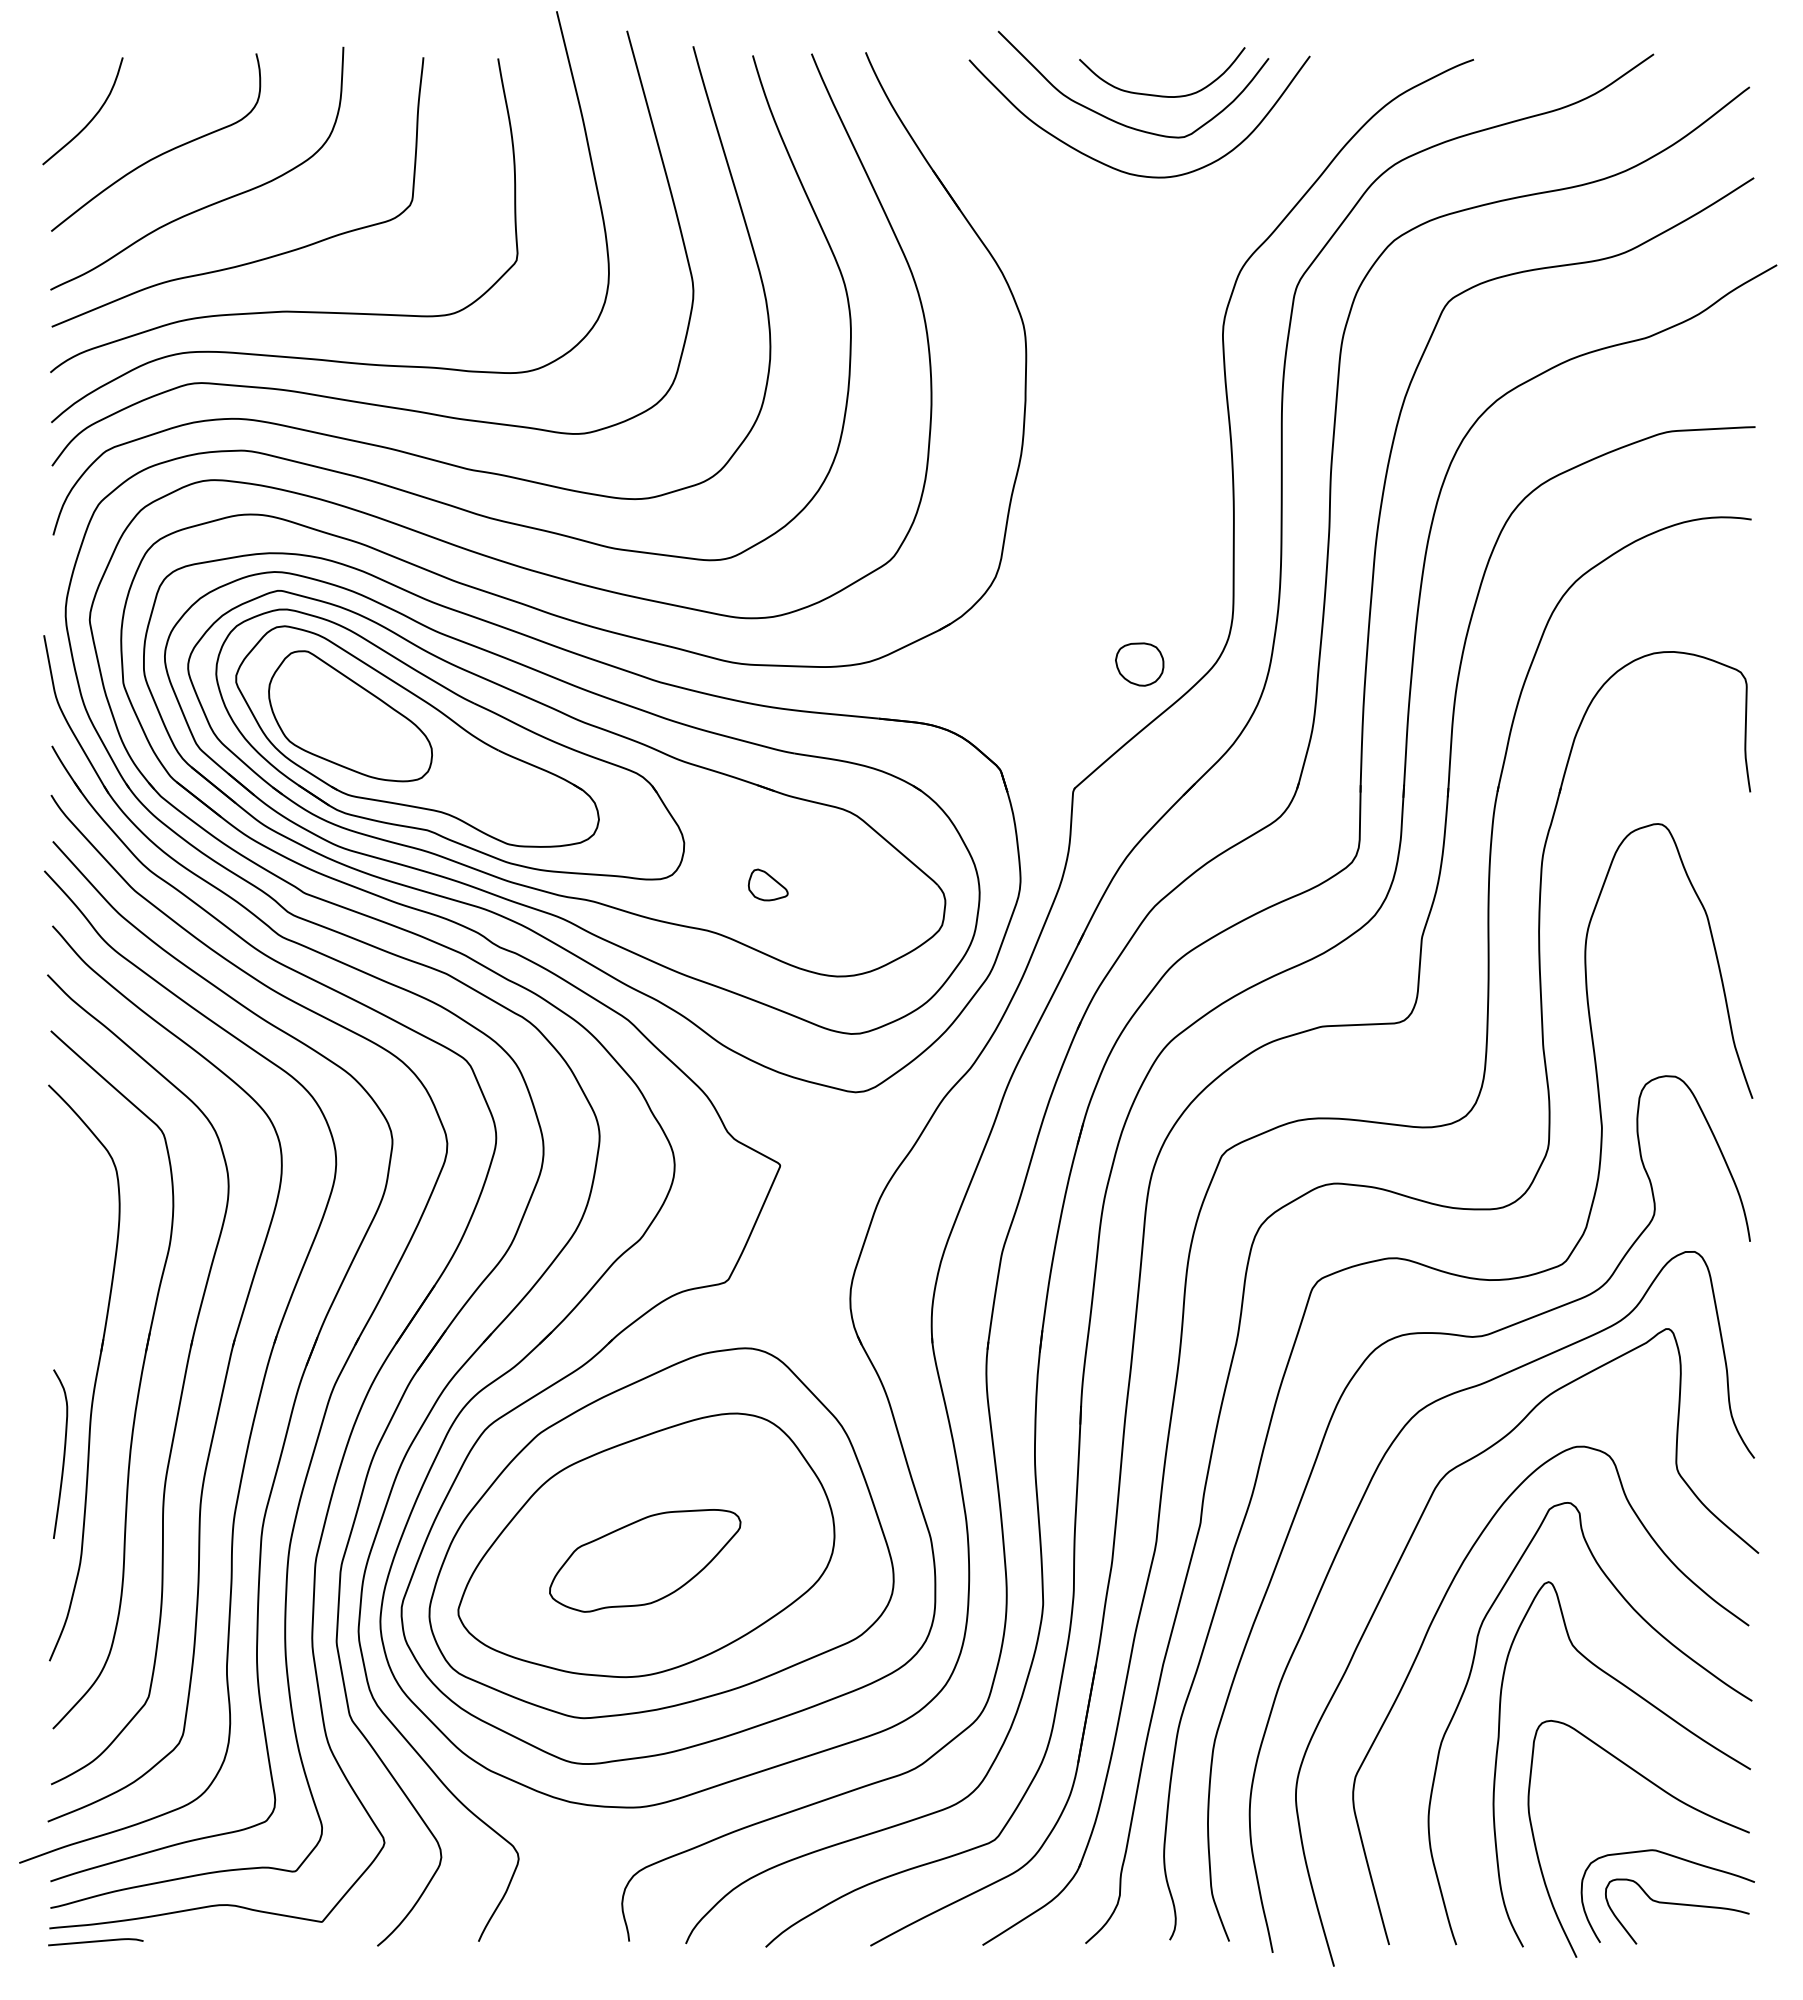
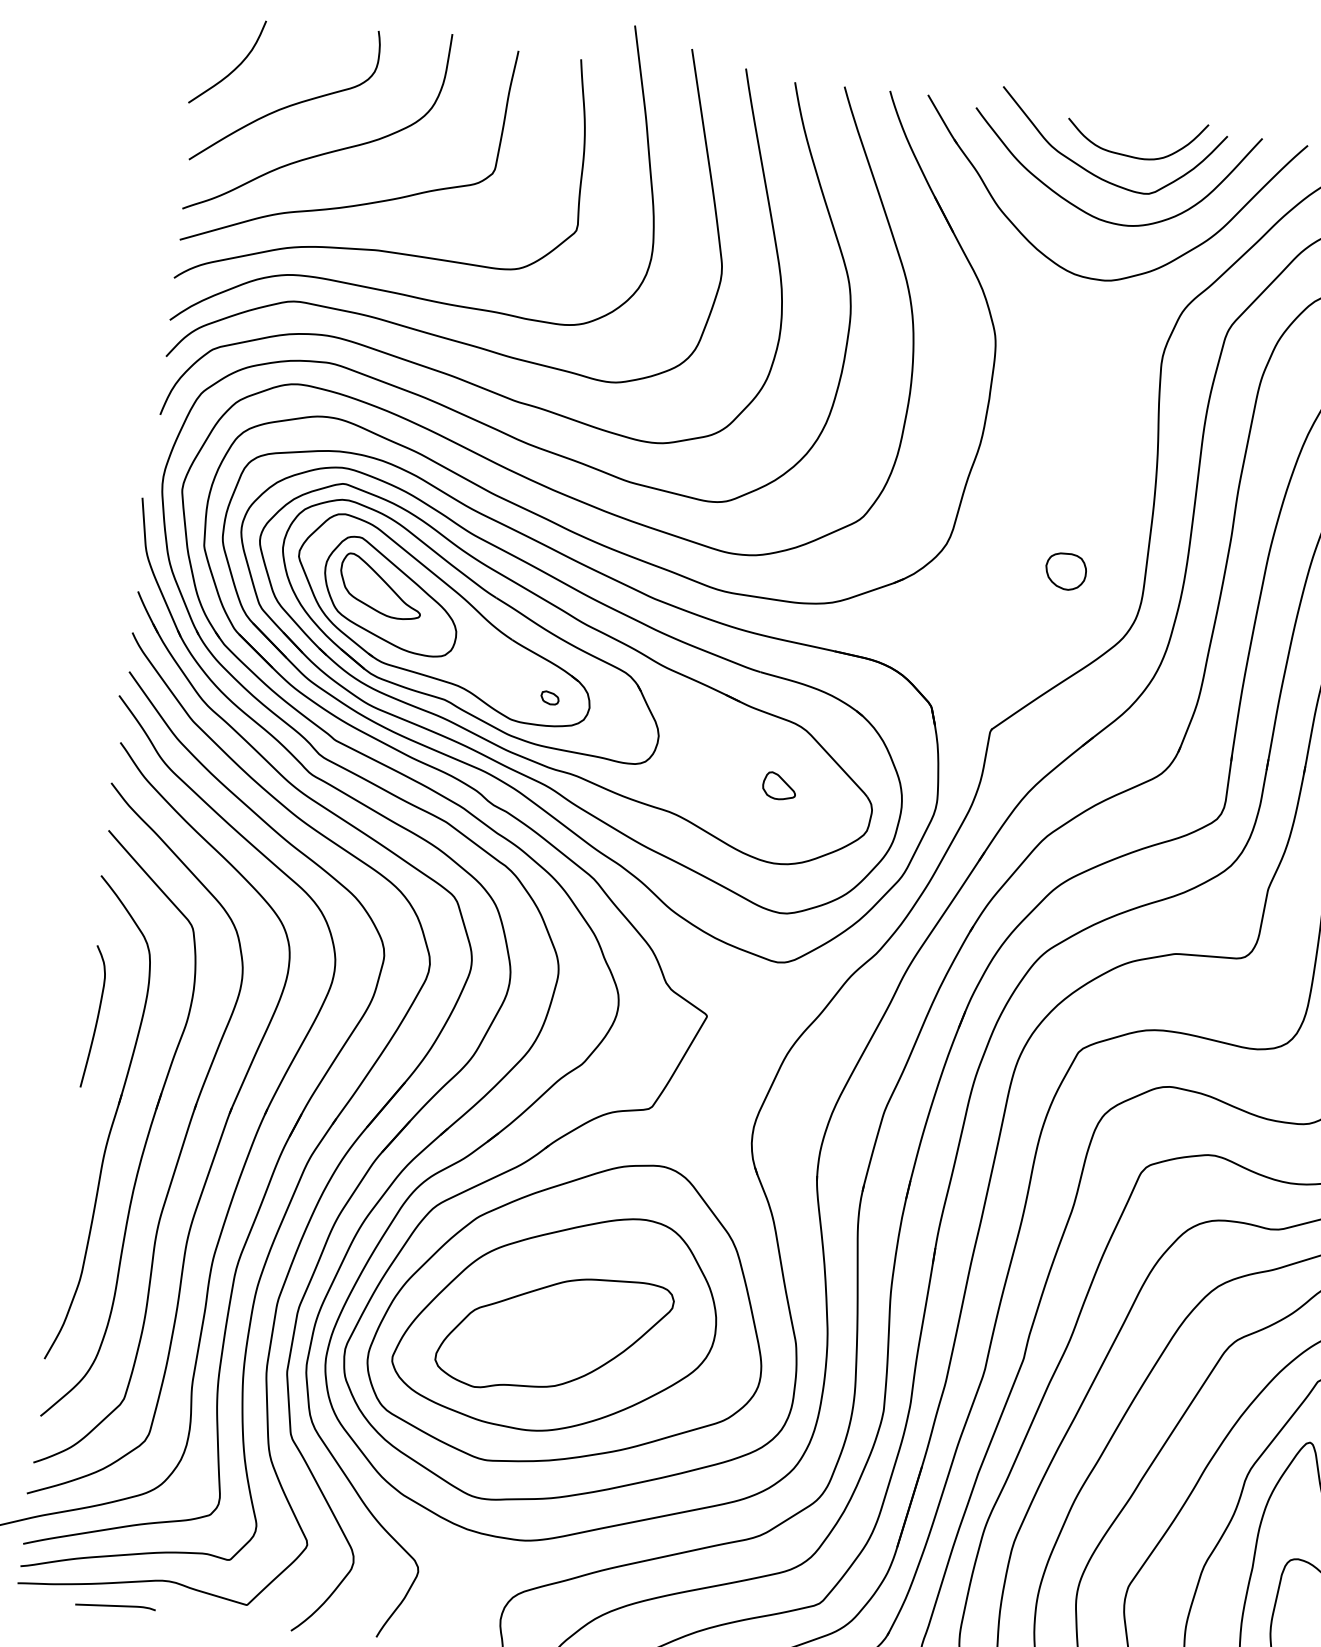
part: (1172, 236) -> (1129, 276), added
part: (1139, 664) -> (1065, 571), moved
part: (336, 706) -> (380, 586), added
part: (550, 813) -> (549, 697), added
part: (767, 884) -> (778, 785), moved
curve: (63, 1453) -> (97, 1016), moved
part: (645, 1560) -> (554, 1334), size x1.43
curve: (95, 1942) -> (115, 1606), moved

